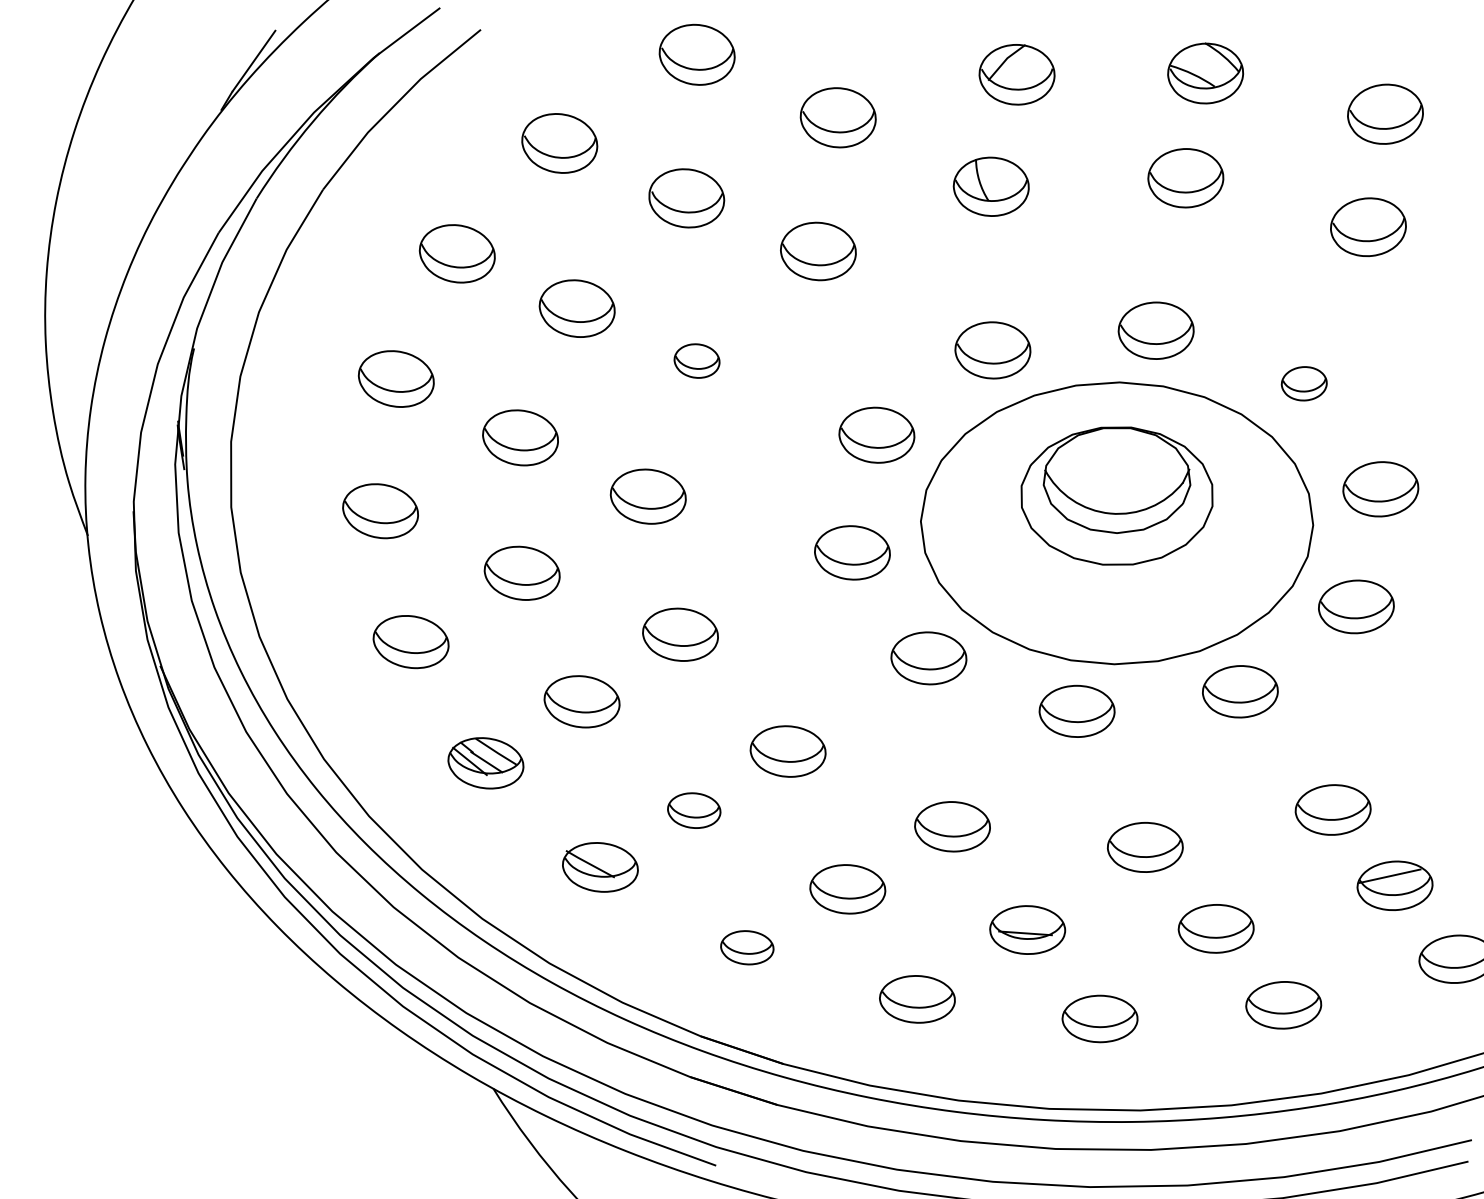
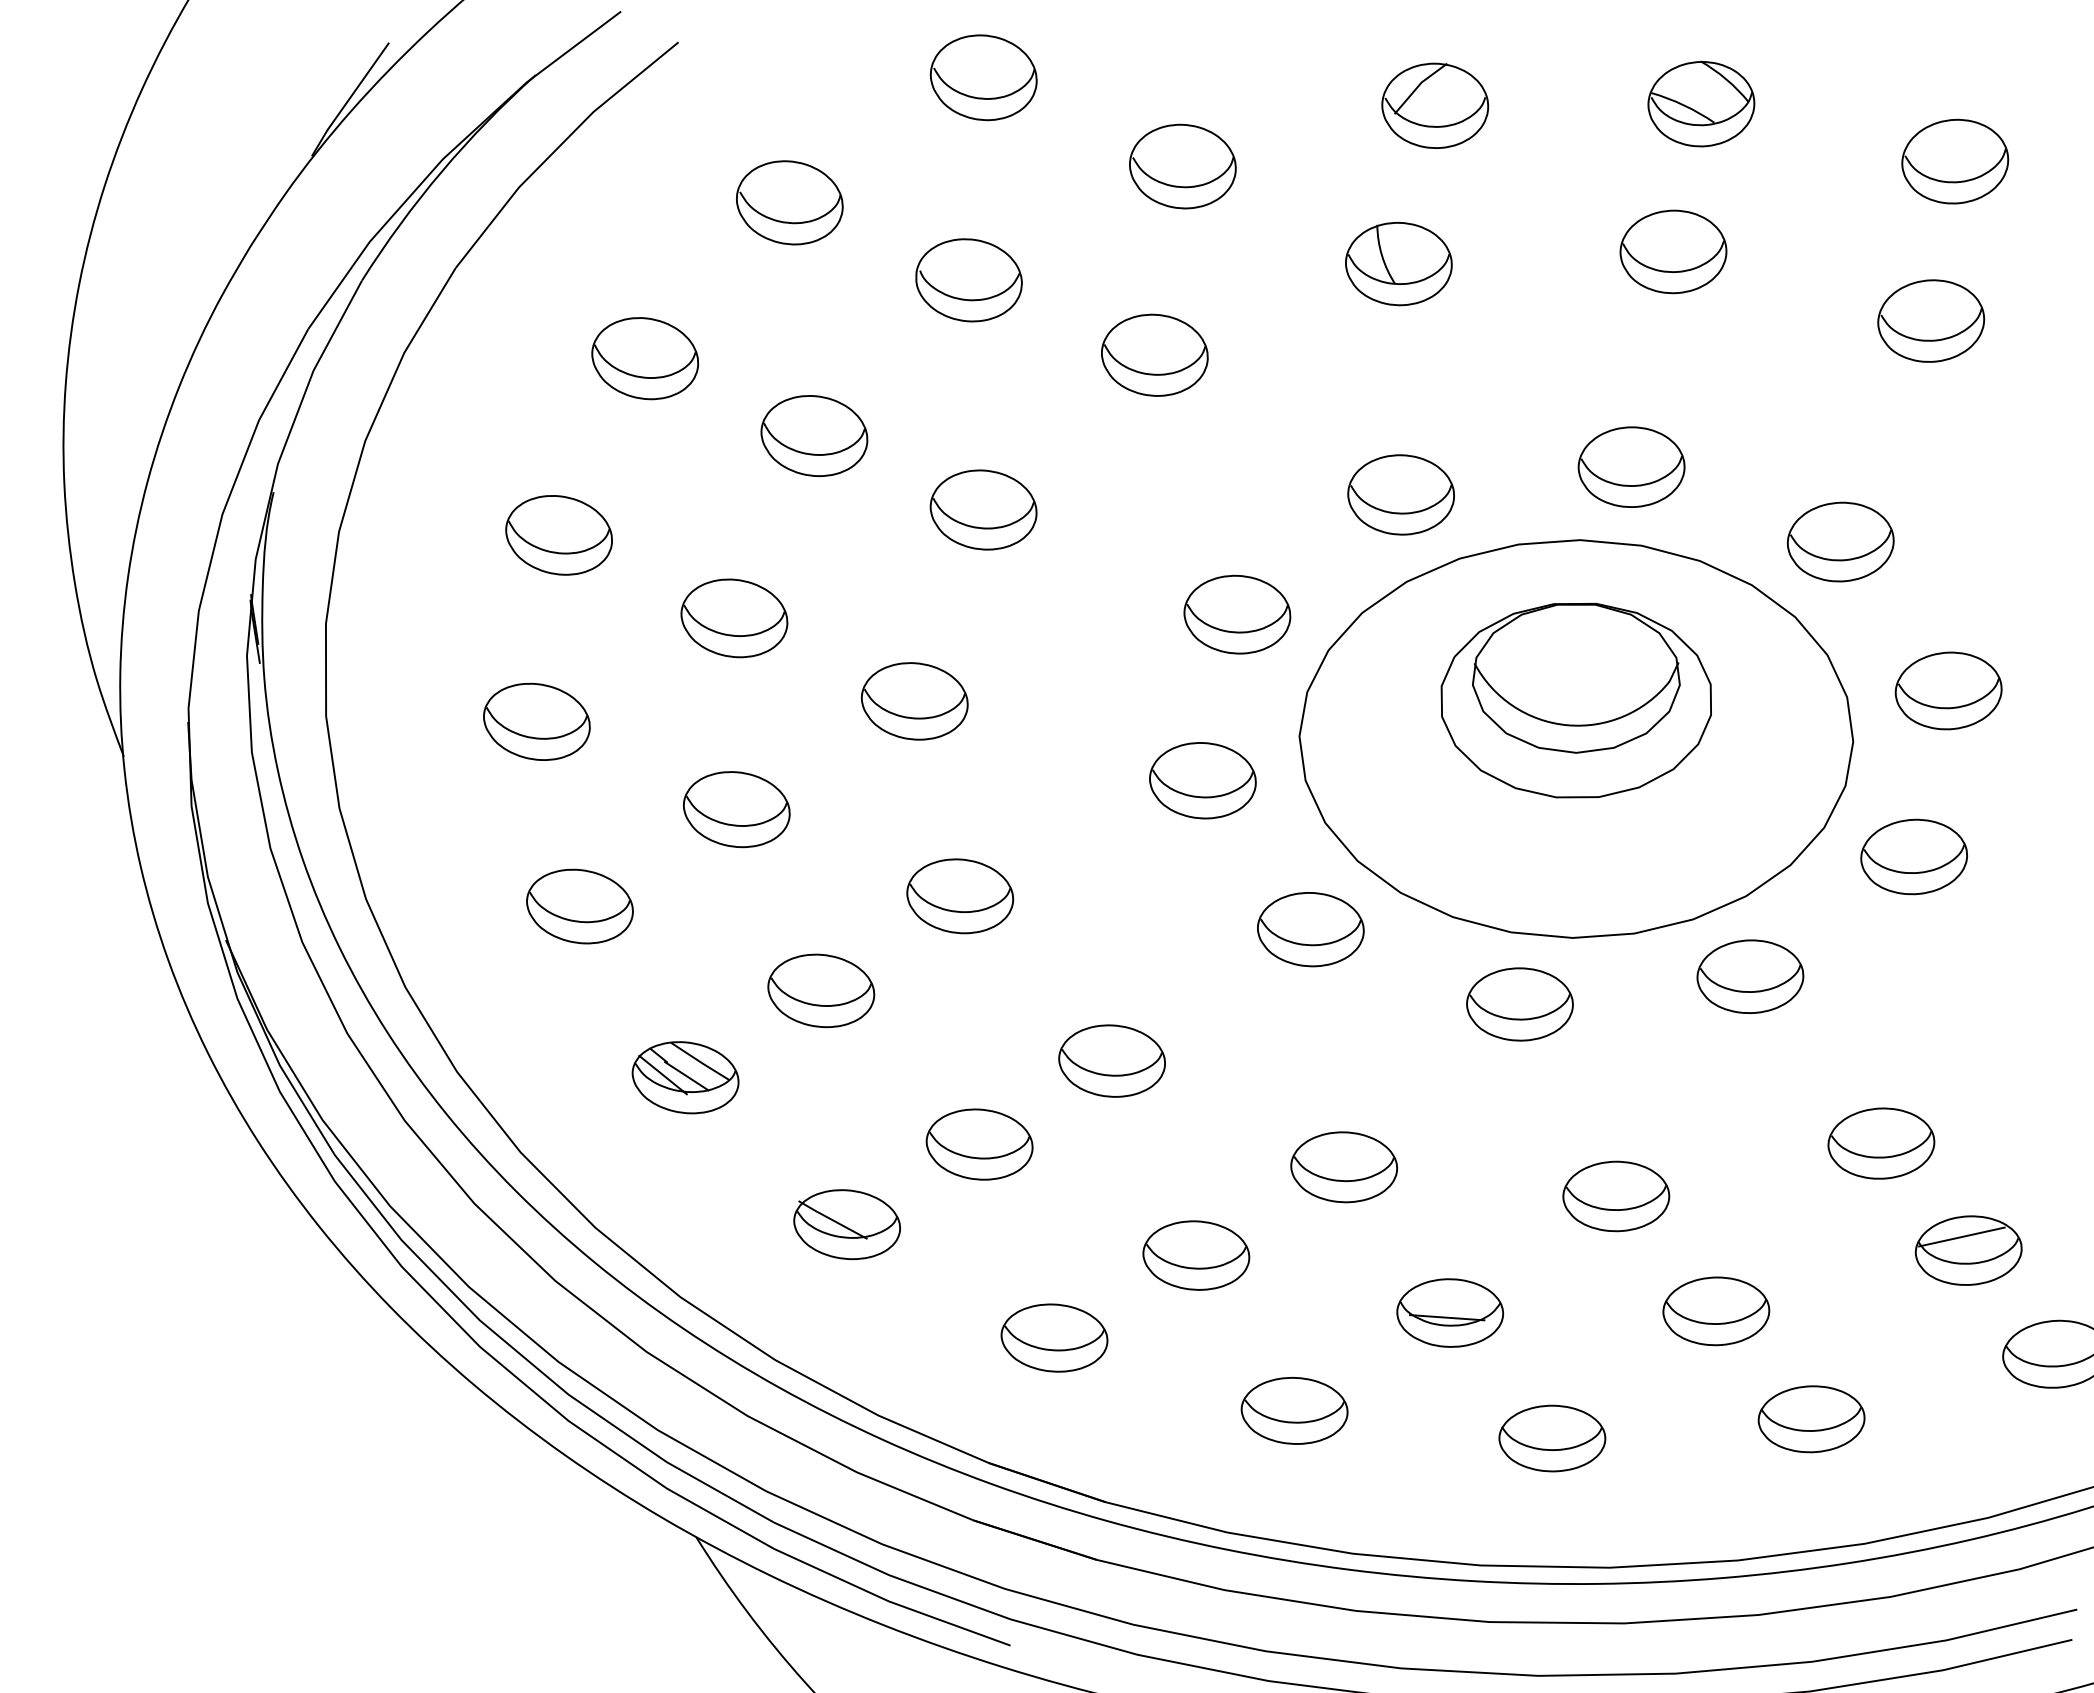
part: (697, 360) -> (983, 509), size x1.67
part: (1304, 383) -> (1840, 541), size x1.67
part: (694, 810) -> (979, 1144), size x1.43
part: (747, 947) -> (1054, 1337), size x1.43

